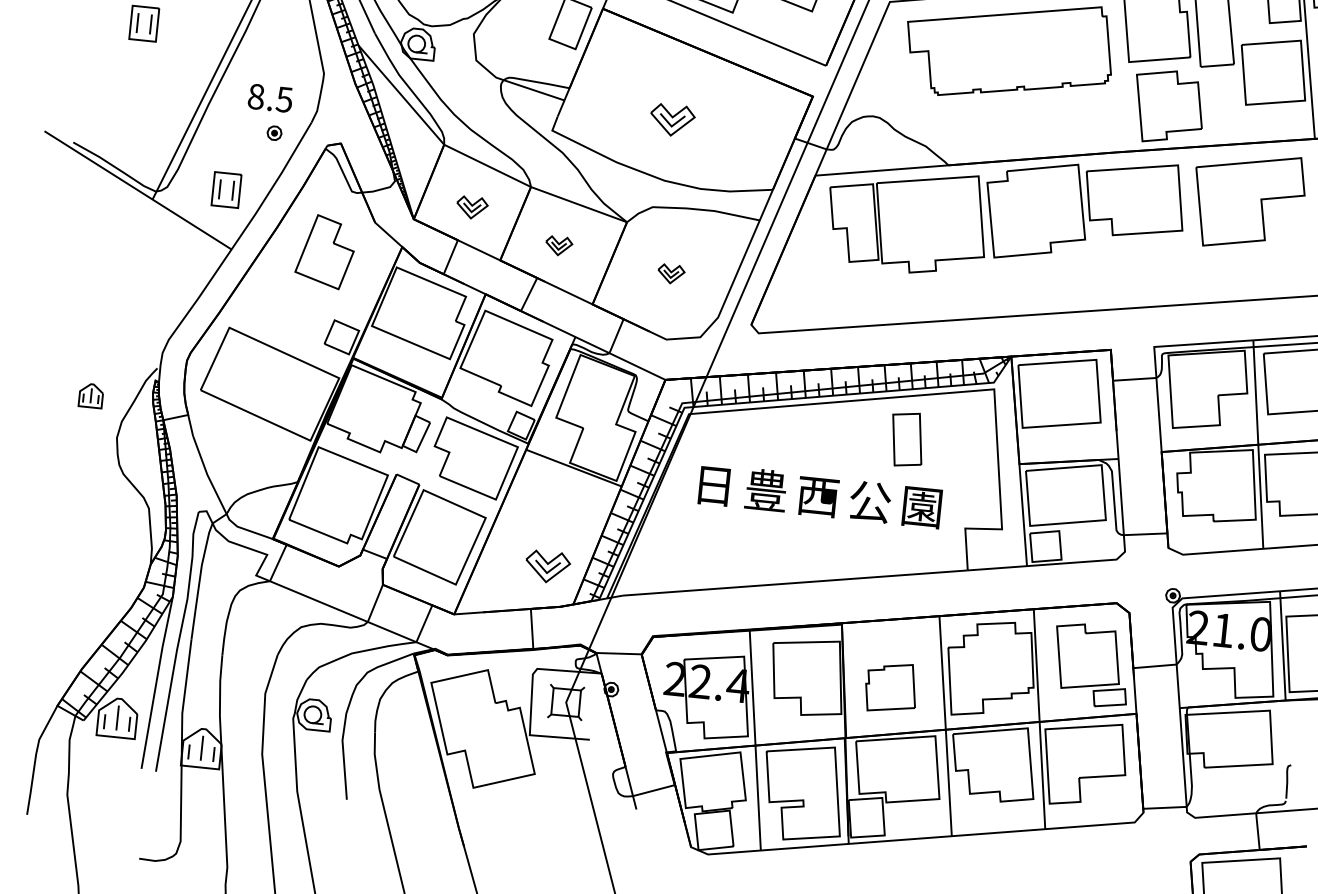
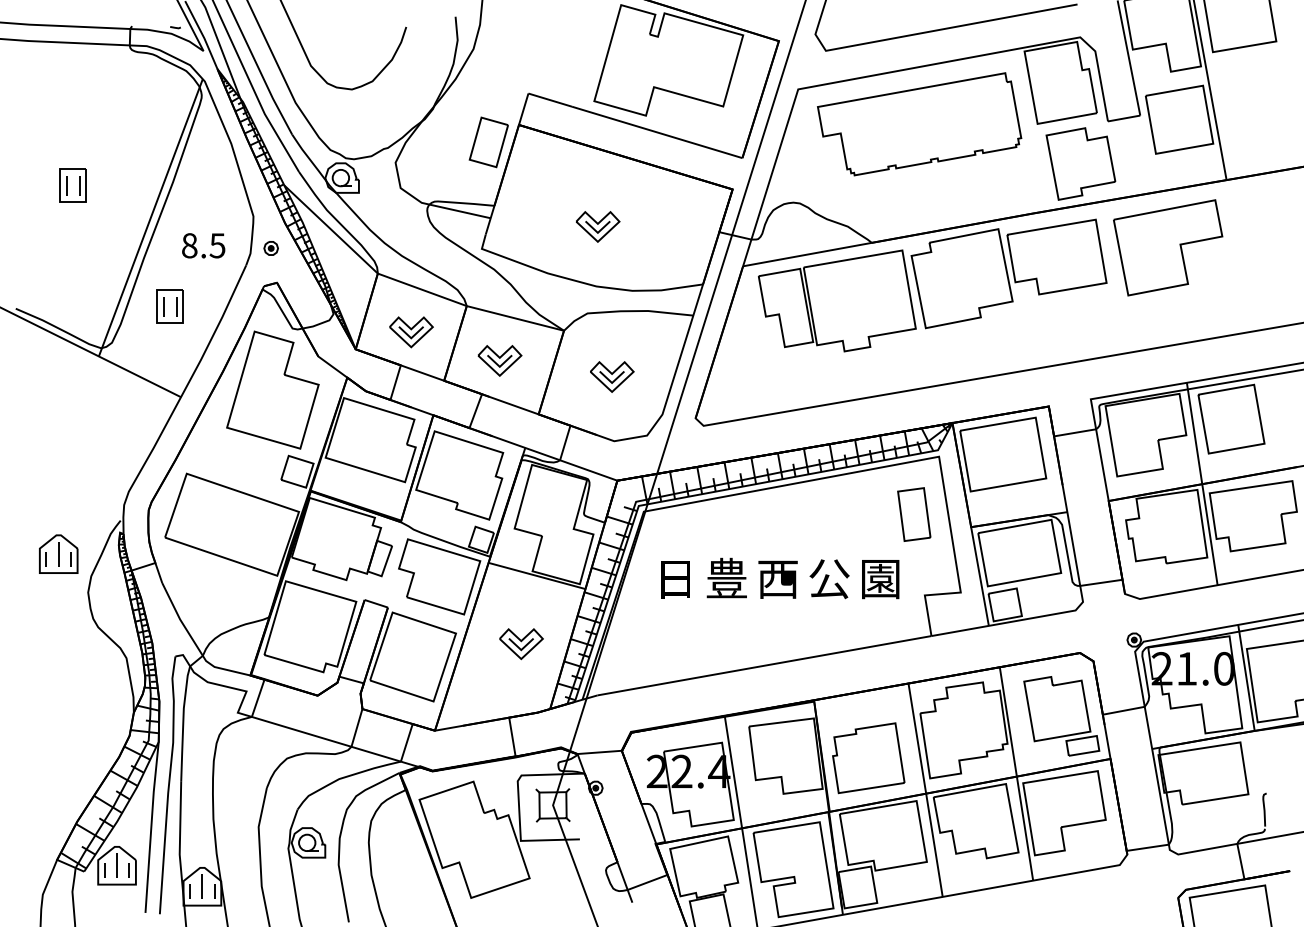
part: (273, 133) -> (270, 248), moved
part: (225, 189) -> (169, 306), moved
part: (472, 208) -> (411, 332), size x1.43
part: (558, 245) -> (499, 360), size x1.67
part: (325, 251) -> (272, 389), size x1.67
part: (671, 273) -> (612, 376), size x1.67
part: (90, 395) -> (58, 553), size x1.67
part: (907, 439) -> (914, 514), moved
part: (547, 567) -> (521, 644), moved
part: (891, 688) -> (868, 758), size x1.43

